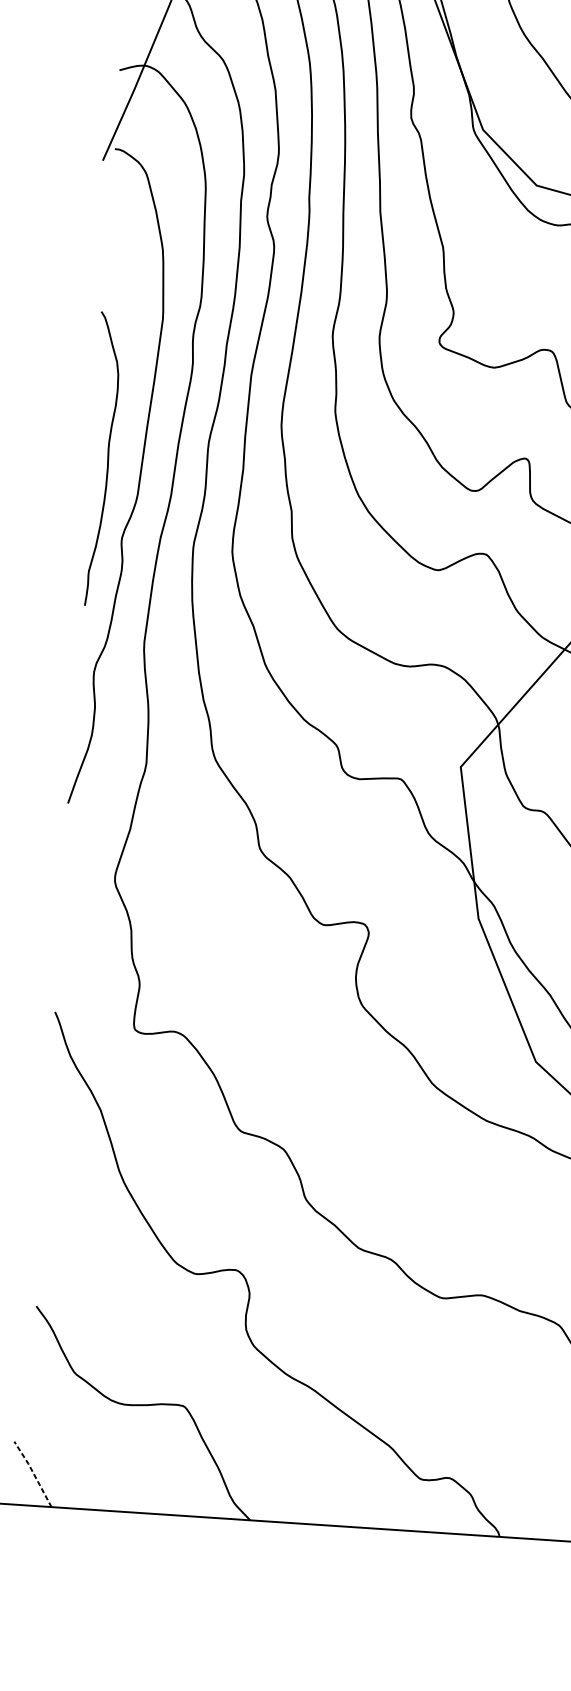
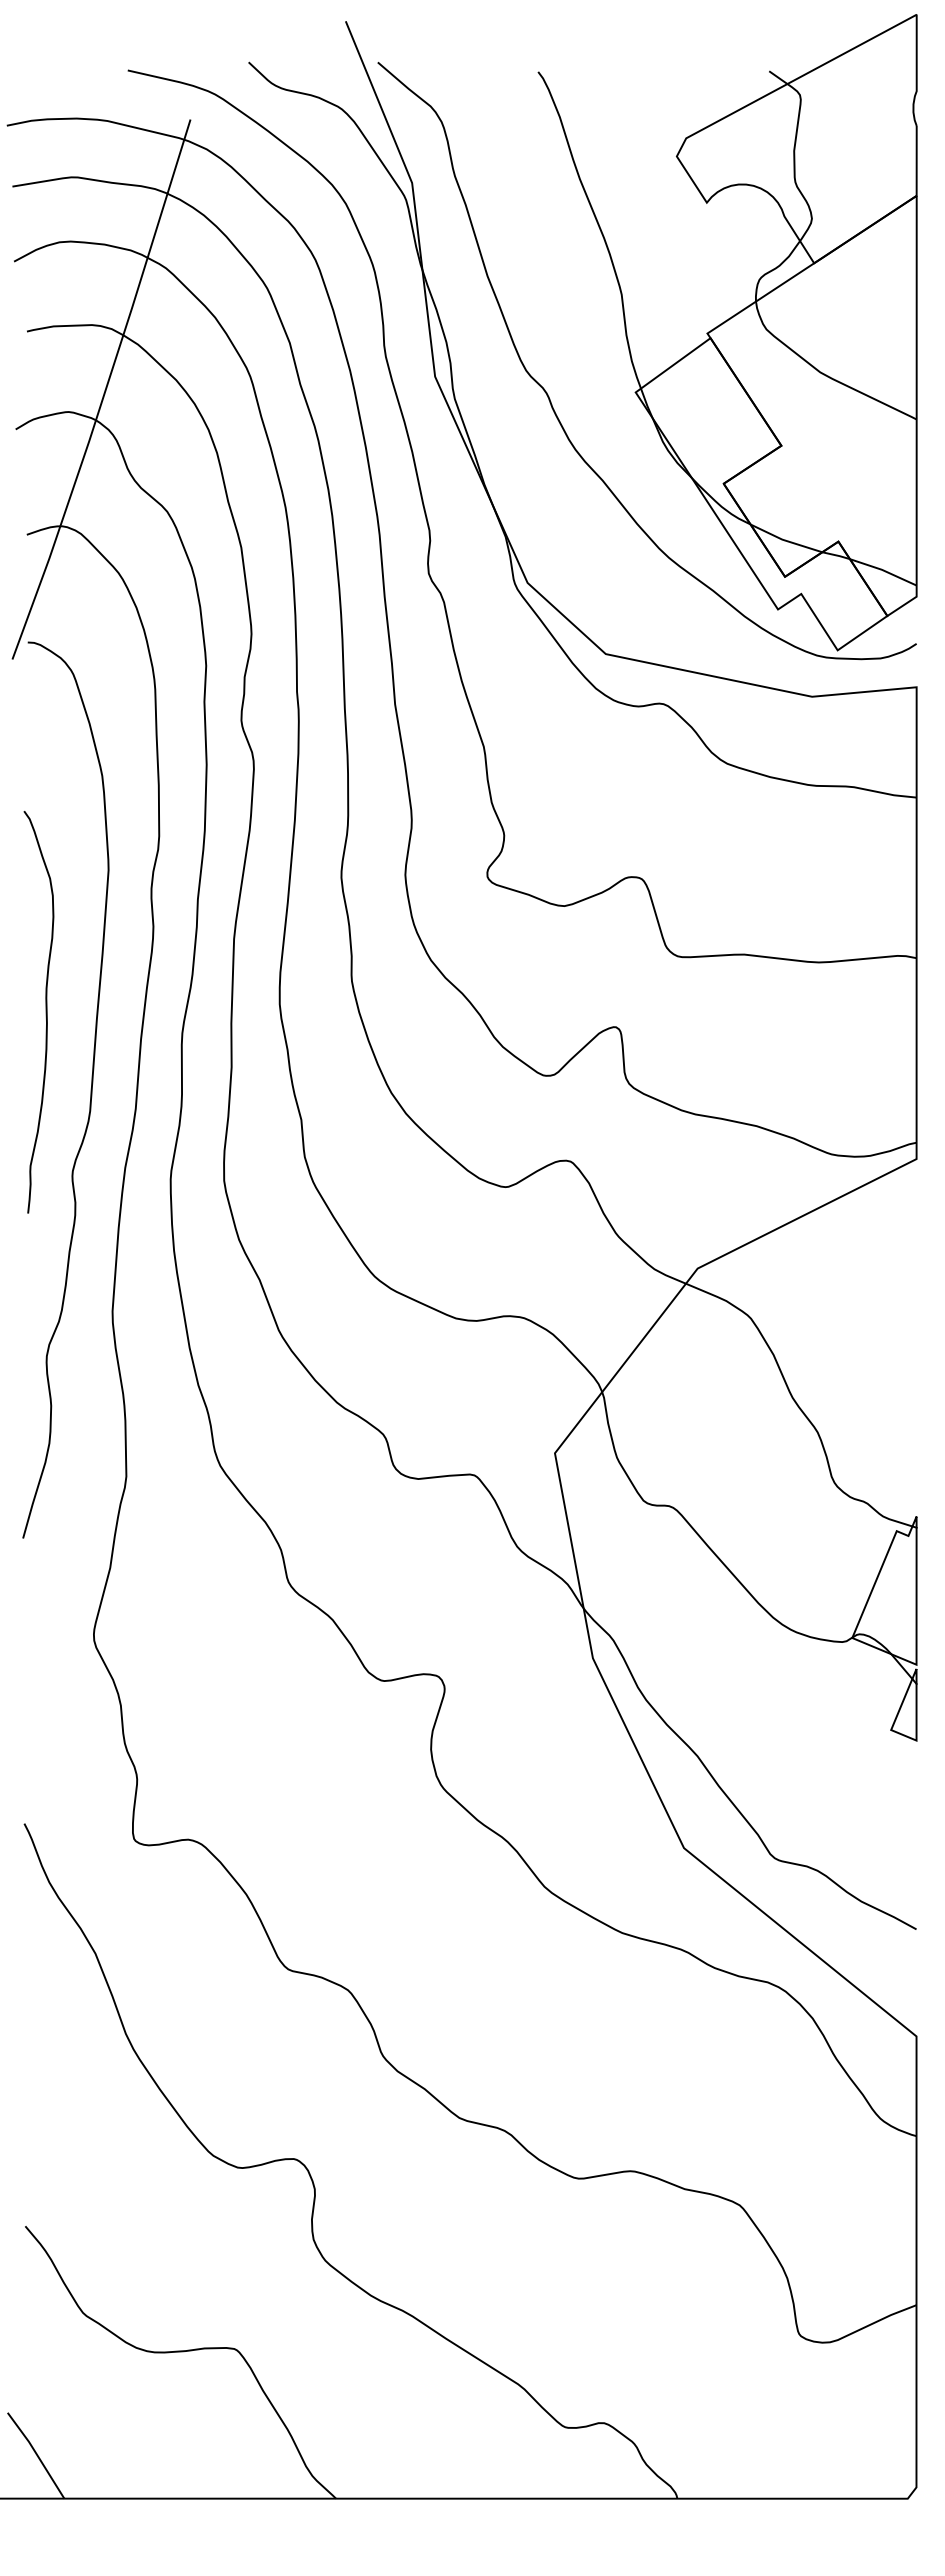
curve: (107, 459) -> (45, 1012), moved
line: (34, 1474) -> (37, 2455), dashed -> solid

